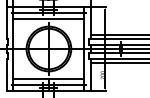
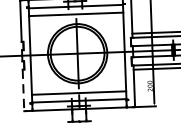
line: (7, 75) -> (23, 90), solid -> dashed

